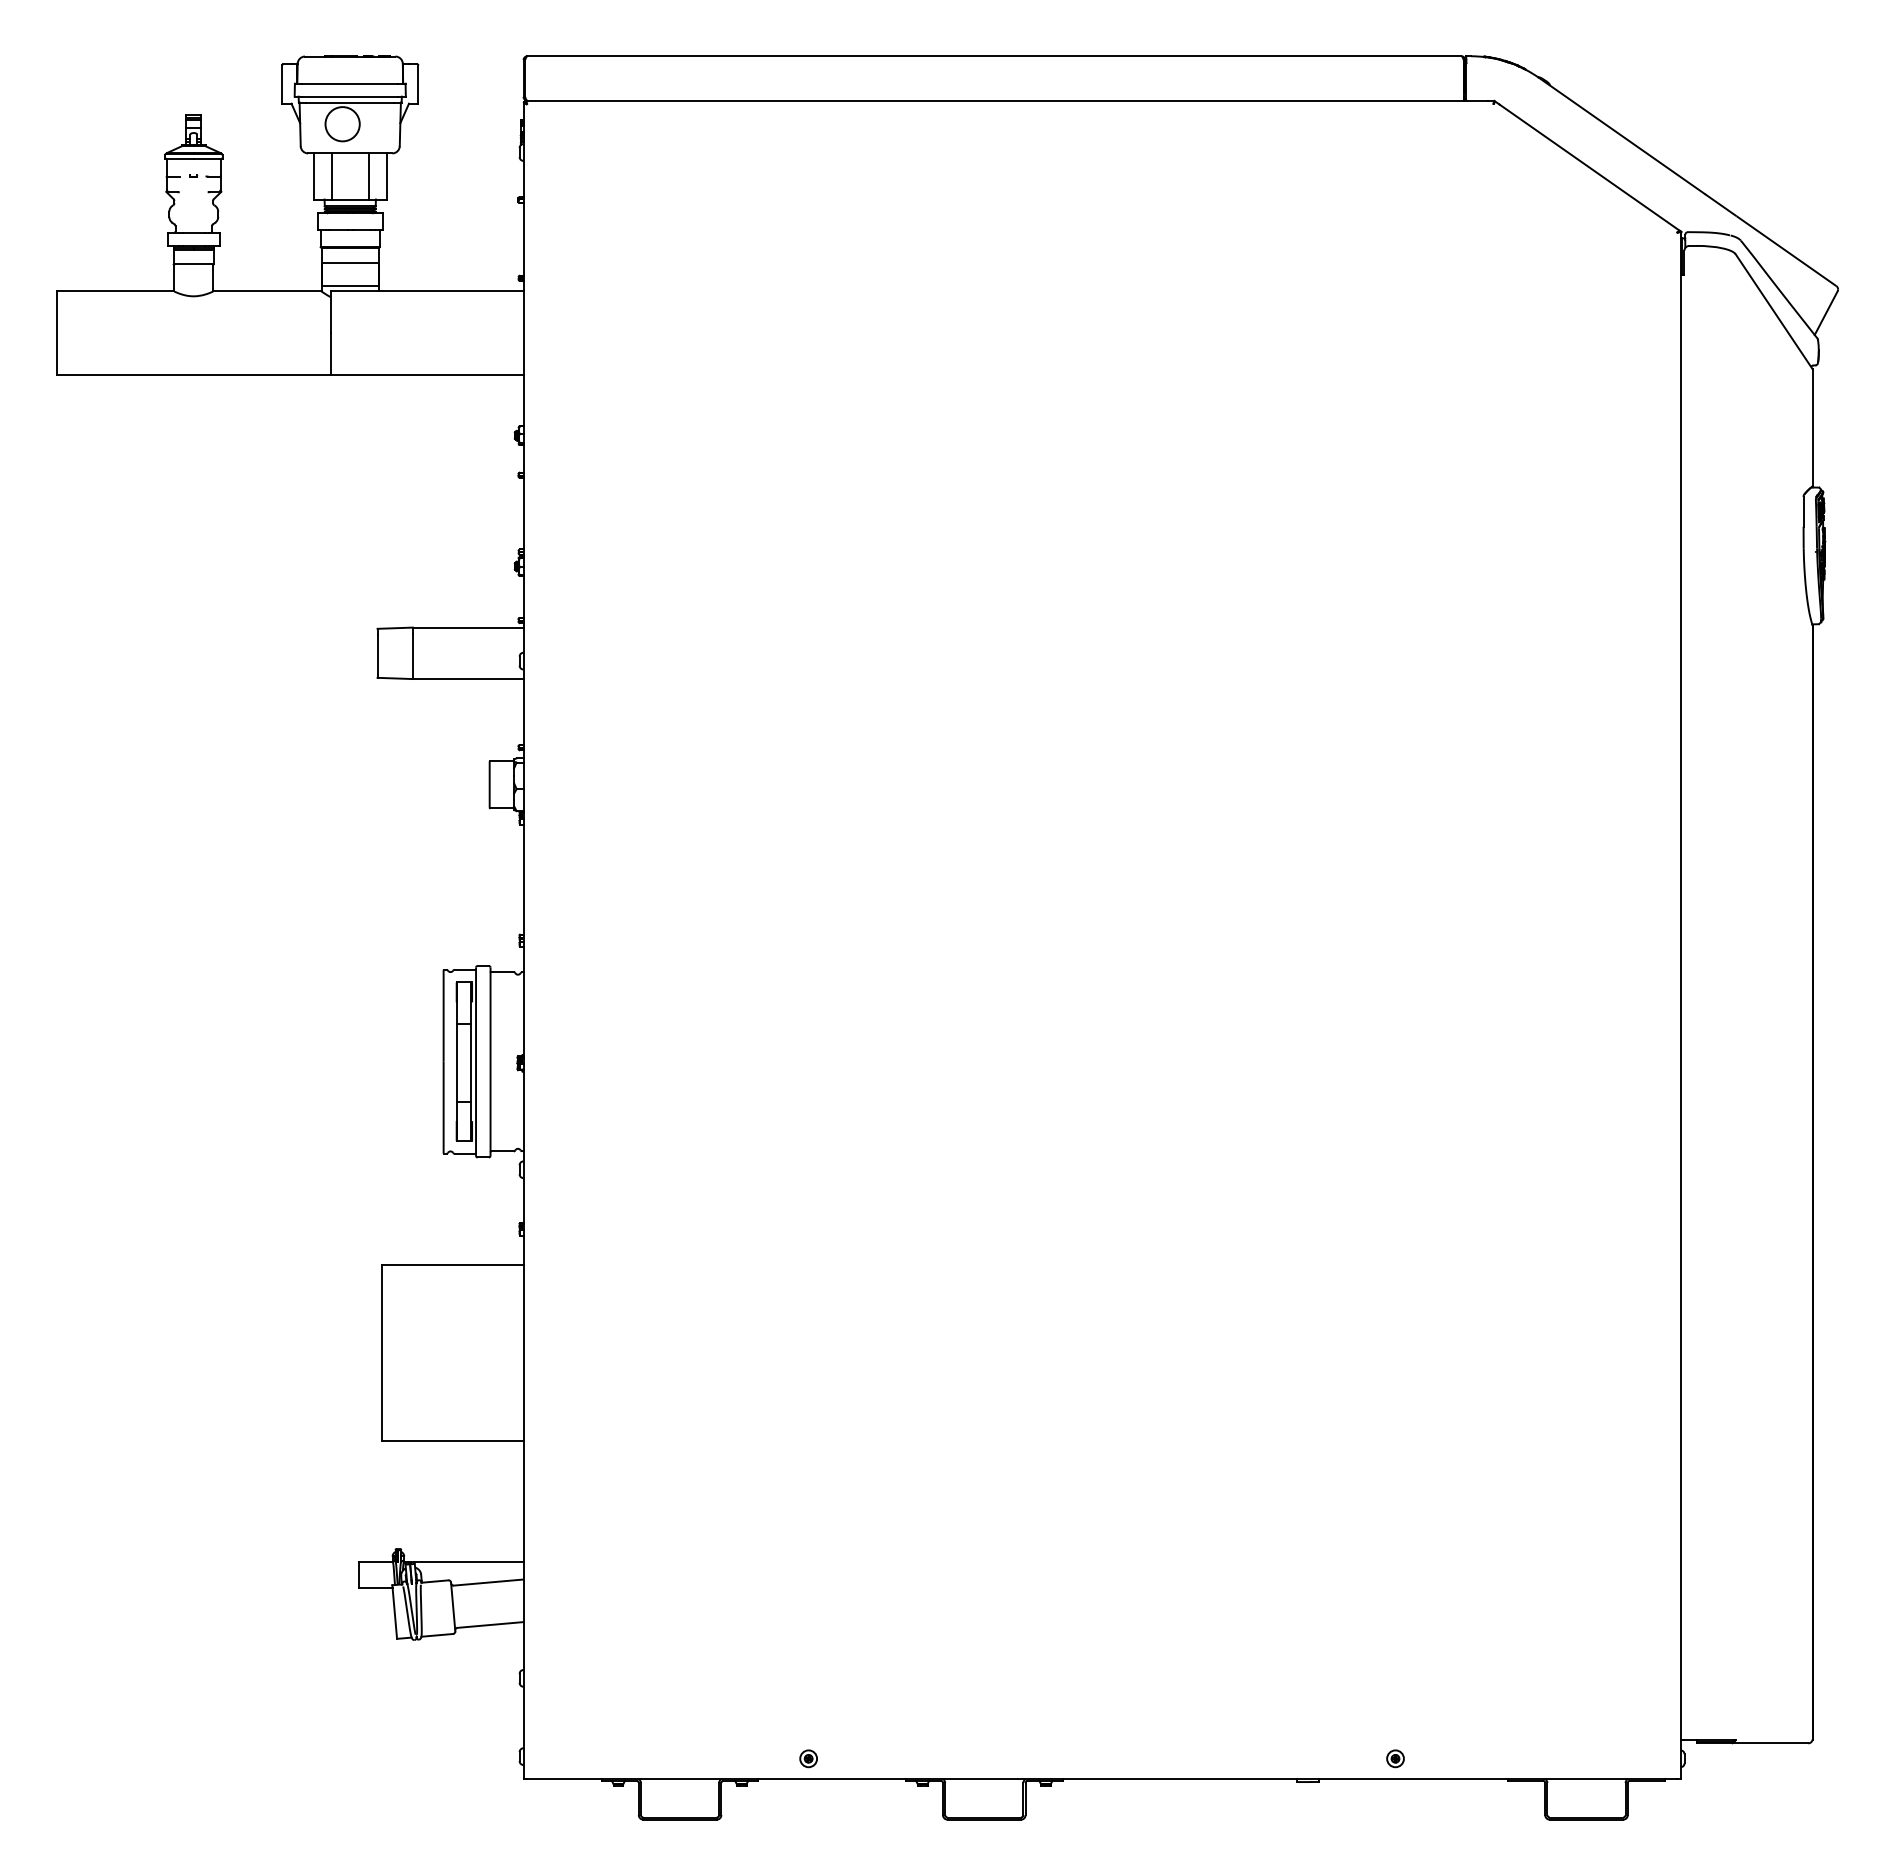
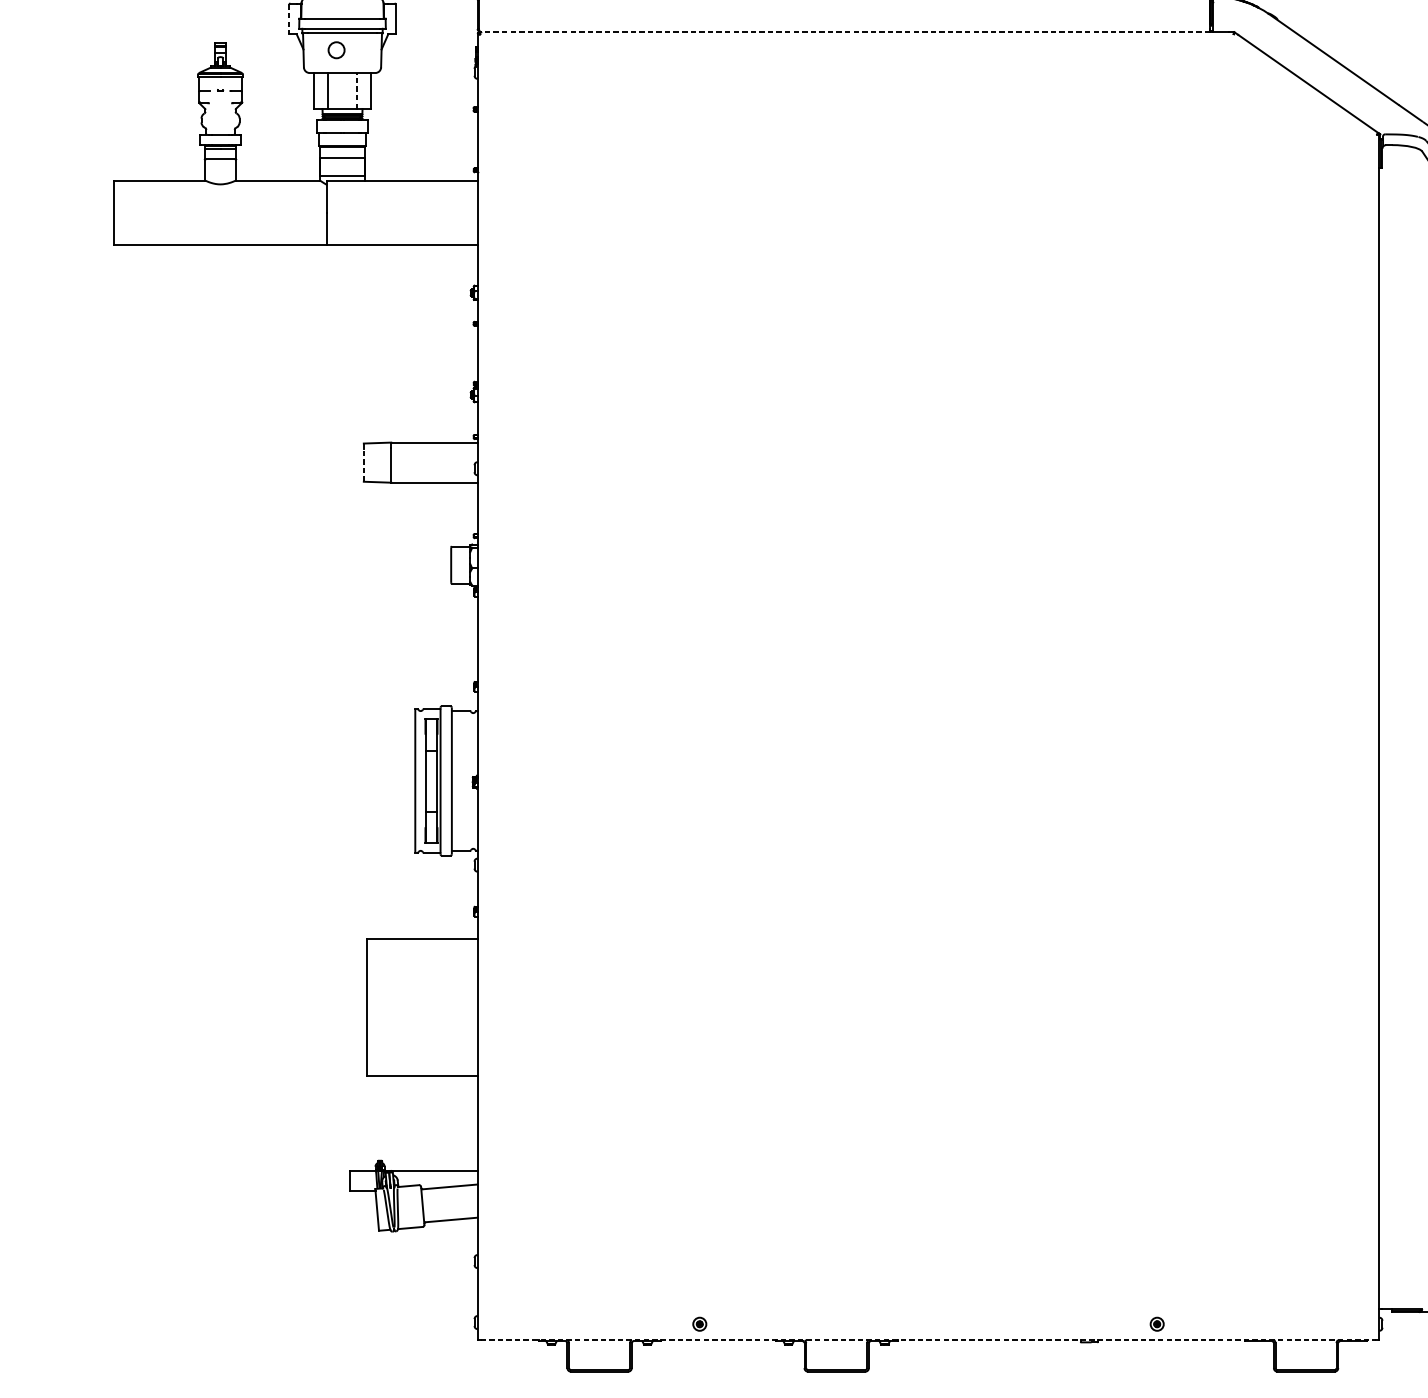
line: (282, 85) -> (289, 20), solid -> dashed
line: (995, 100) -> (845, 31), solid -> dashed
circle: (342, 124) -> (336, 50), size x0.6
line: (368, 175) -> (356, 90), solid -> dashed
line: (377, 656) -> (363, 465), solid -> dashed
line: (1102, 1779) -> (928, 1340), solid -> dashed

